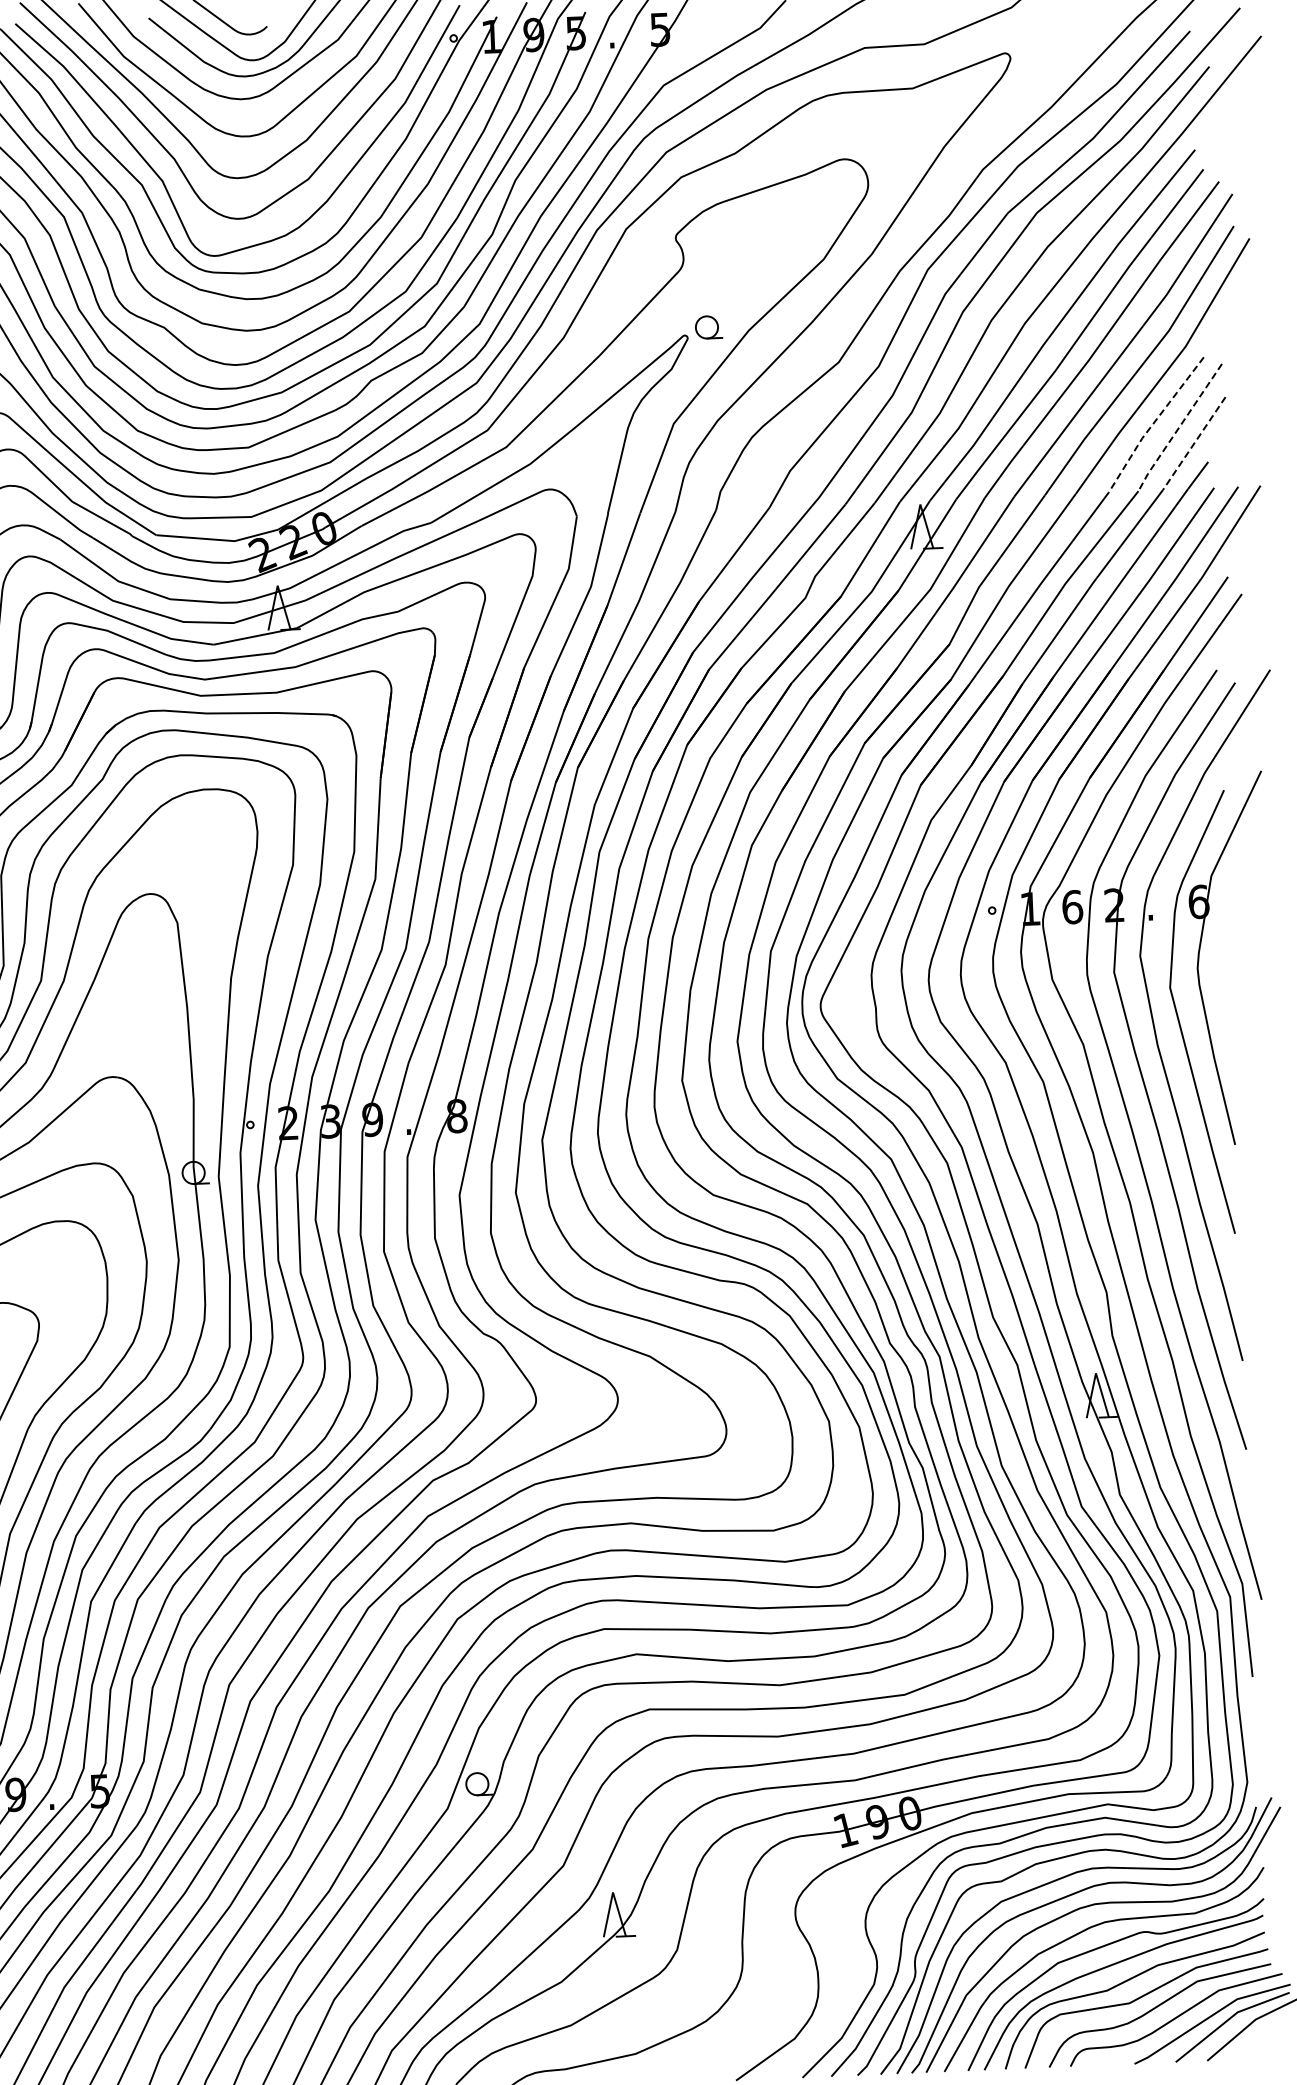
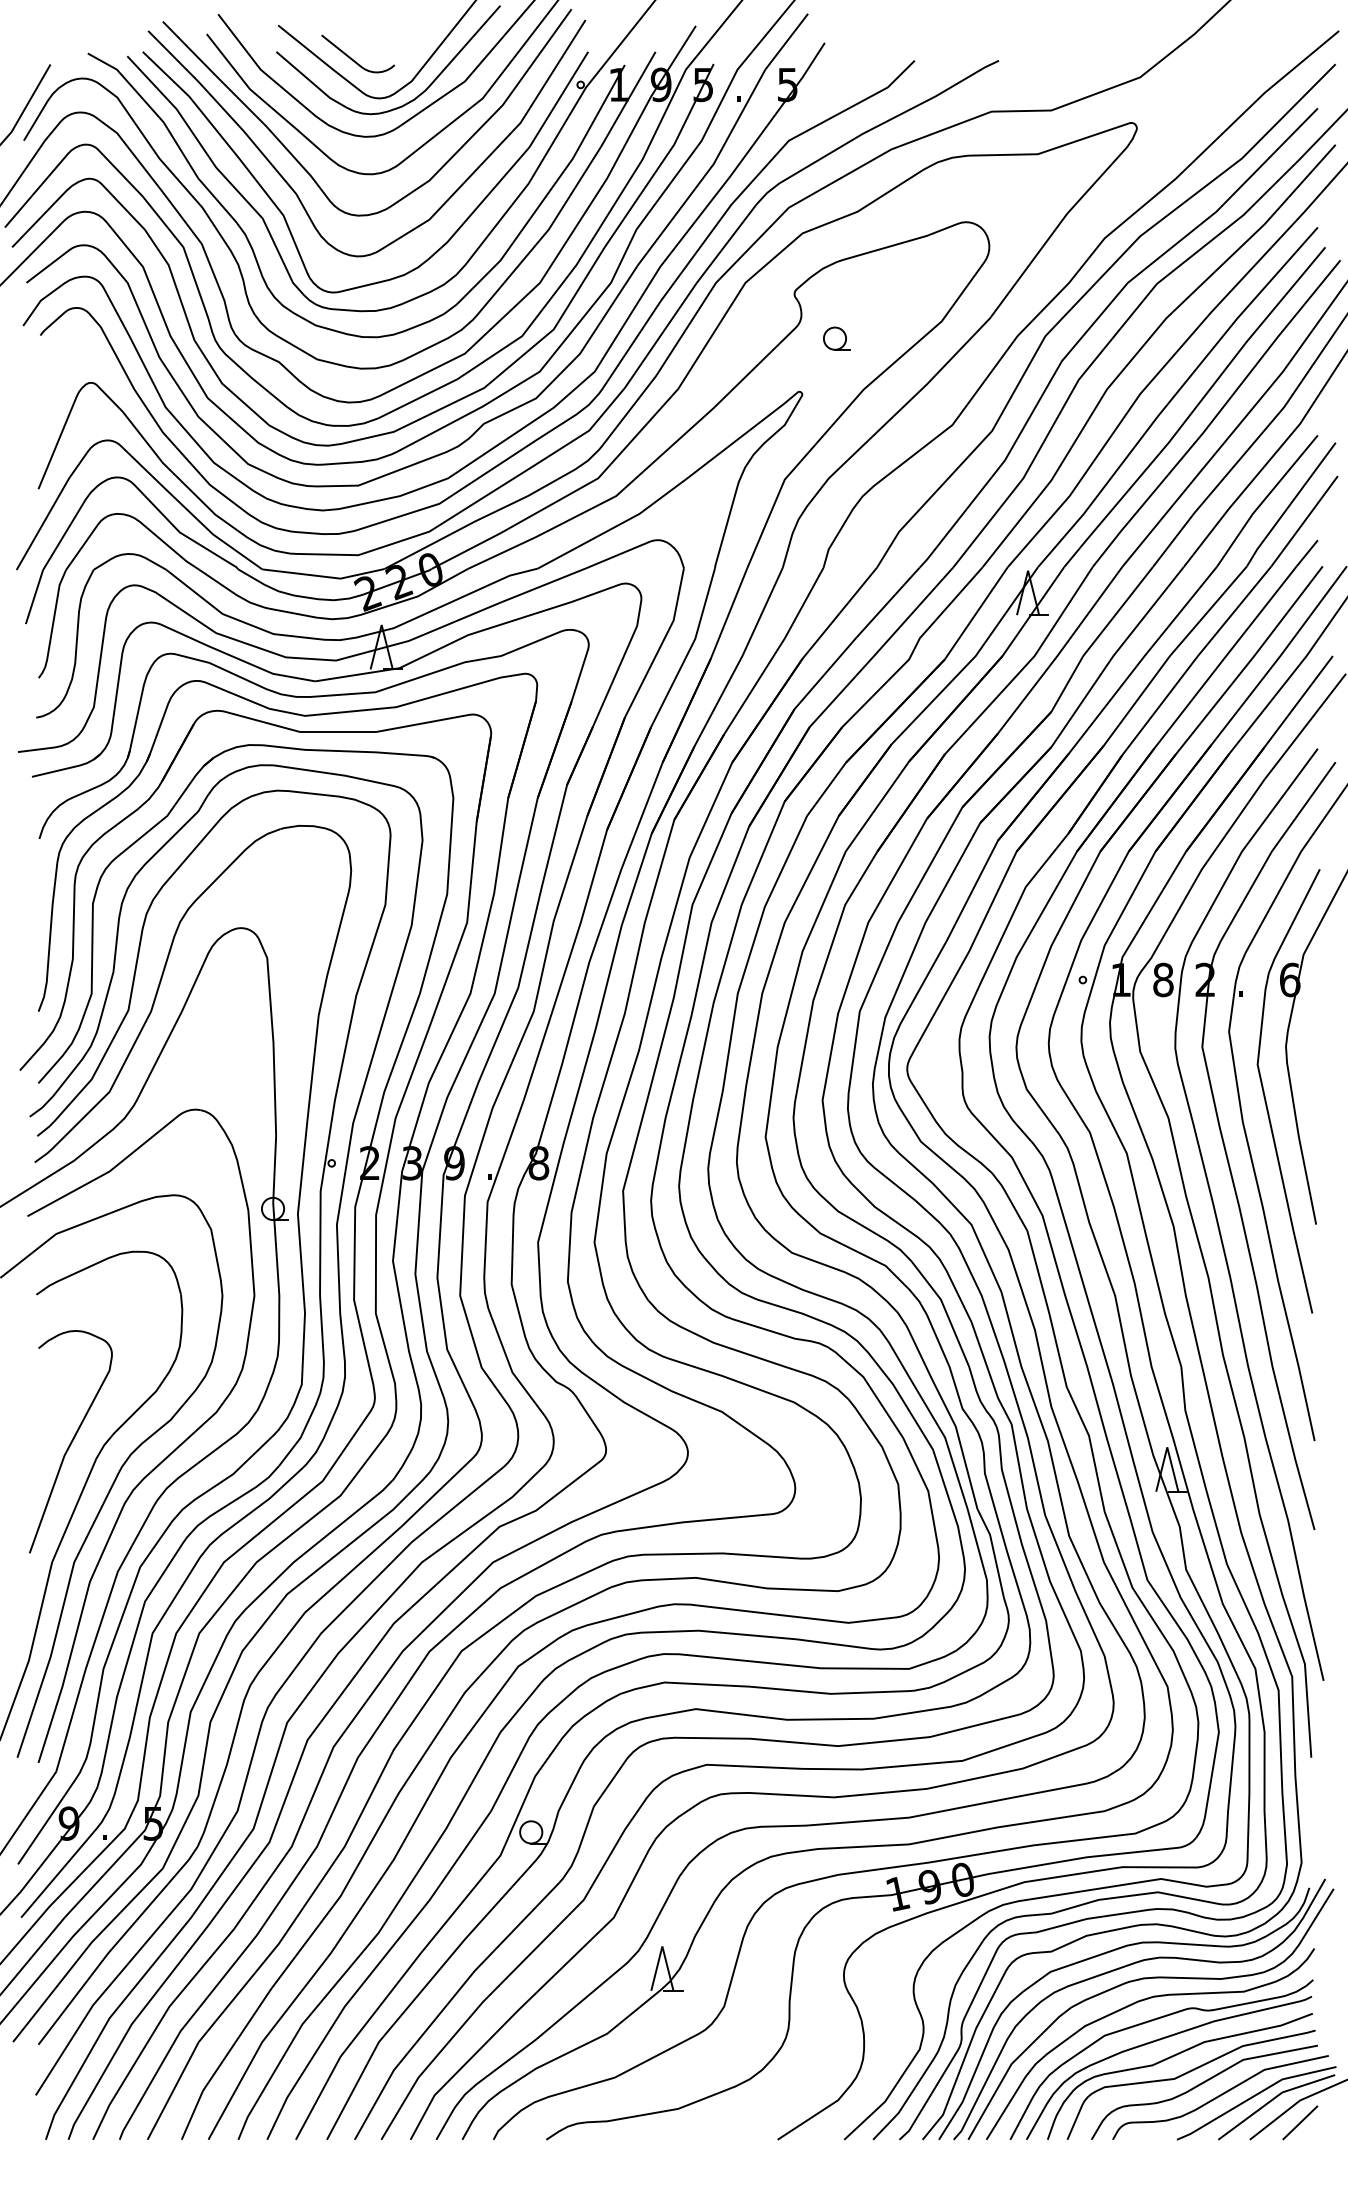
part: (708, 327) -> (836, 338), moved
line: (1153, 424) -> (1264, 500), dashed -> solid
line: (1178, 428) -> (1289, 505), dashed -> solid
line: (1194, 443) -> (1304, 521), dashed -> solid
text: (1072, 906) -> (1163, 979), 6 -> 8
line: (1257, 2041) -> (1300, 2122), added

